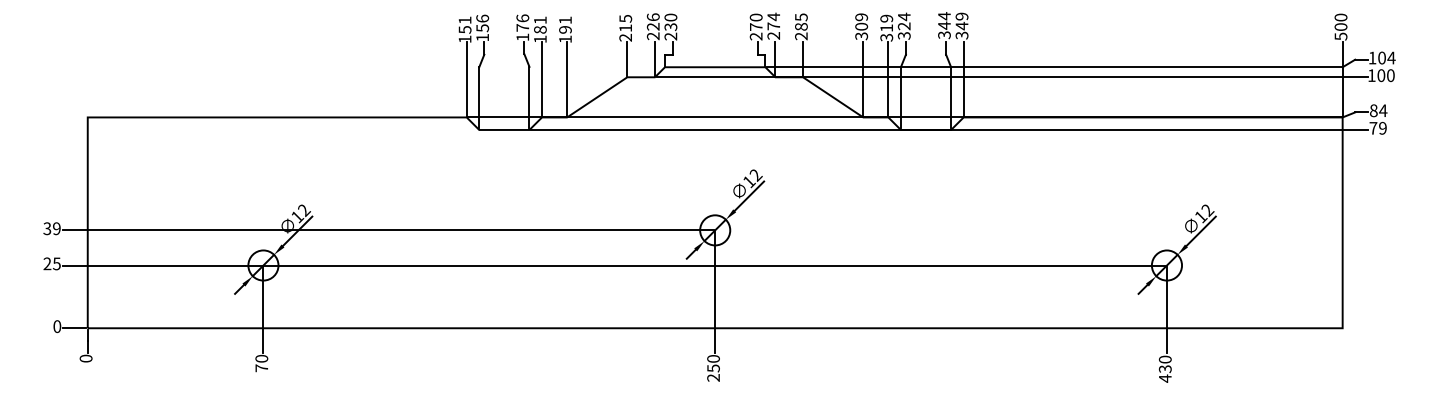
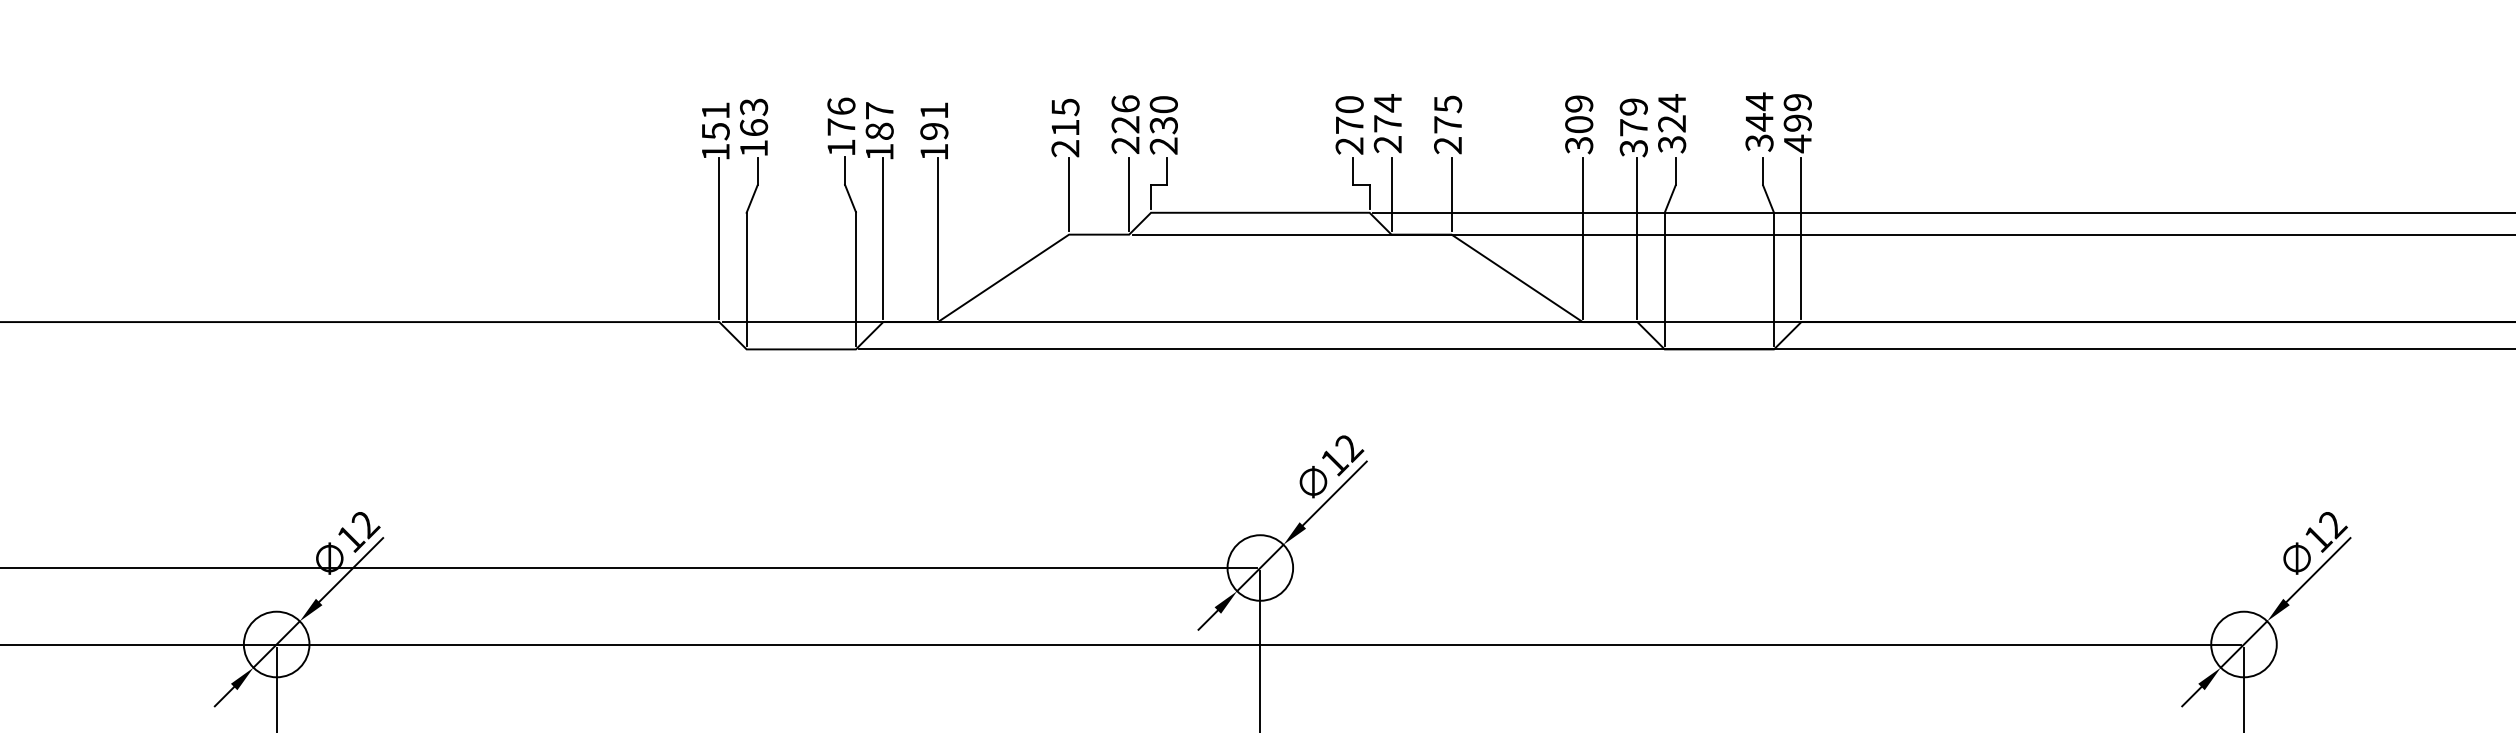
text: (540, 20) -> (879, 111), 181 -> 187
text: (482, 23) -> (753, 117), 156 -> 163
text: (801, 26) -> (1448, 124), 285 -> 275
text: (886, 27) -> (1633, 126), 319 -> 379
text: (961, 30) -> (1796, 132), 349 -> 499

